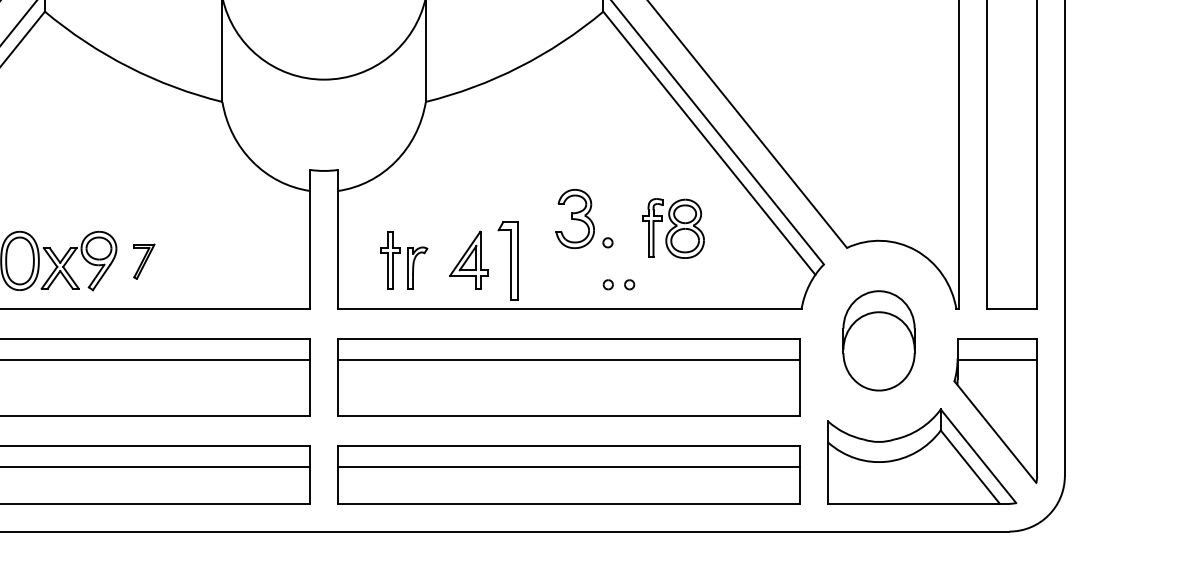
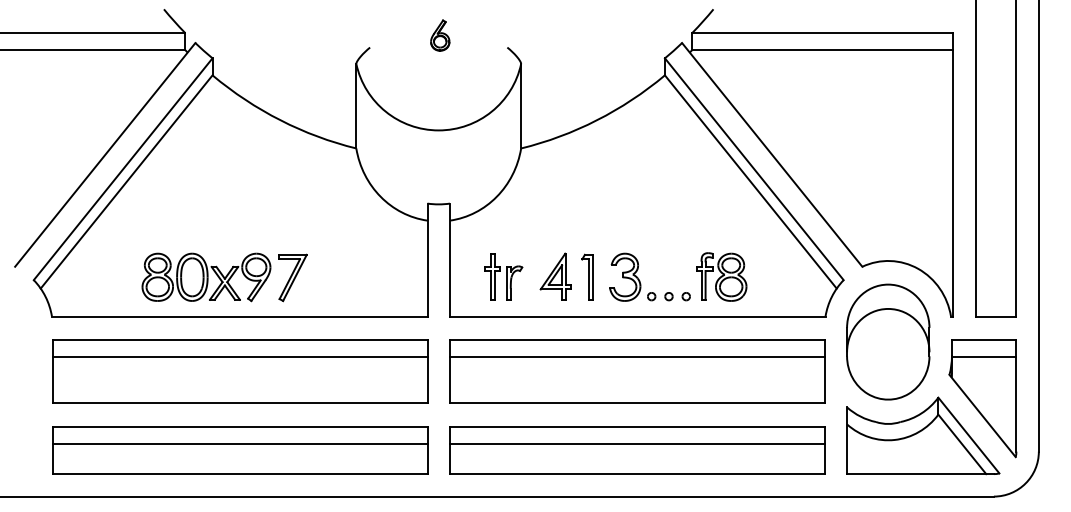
part: (584, 217) -> (632, 276), moved
part: (673, 227) -> (721, 276), moved
part: (507, 259) -> (587, 276), size x0.71
part: (143, 261) -> (292, 277), size x1.67
part: (879, 340) -> (888, 341), size x1.43

